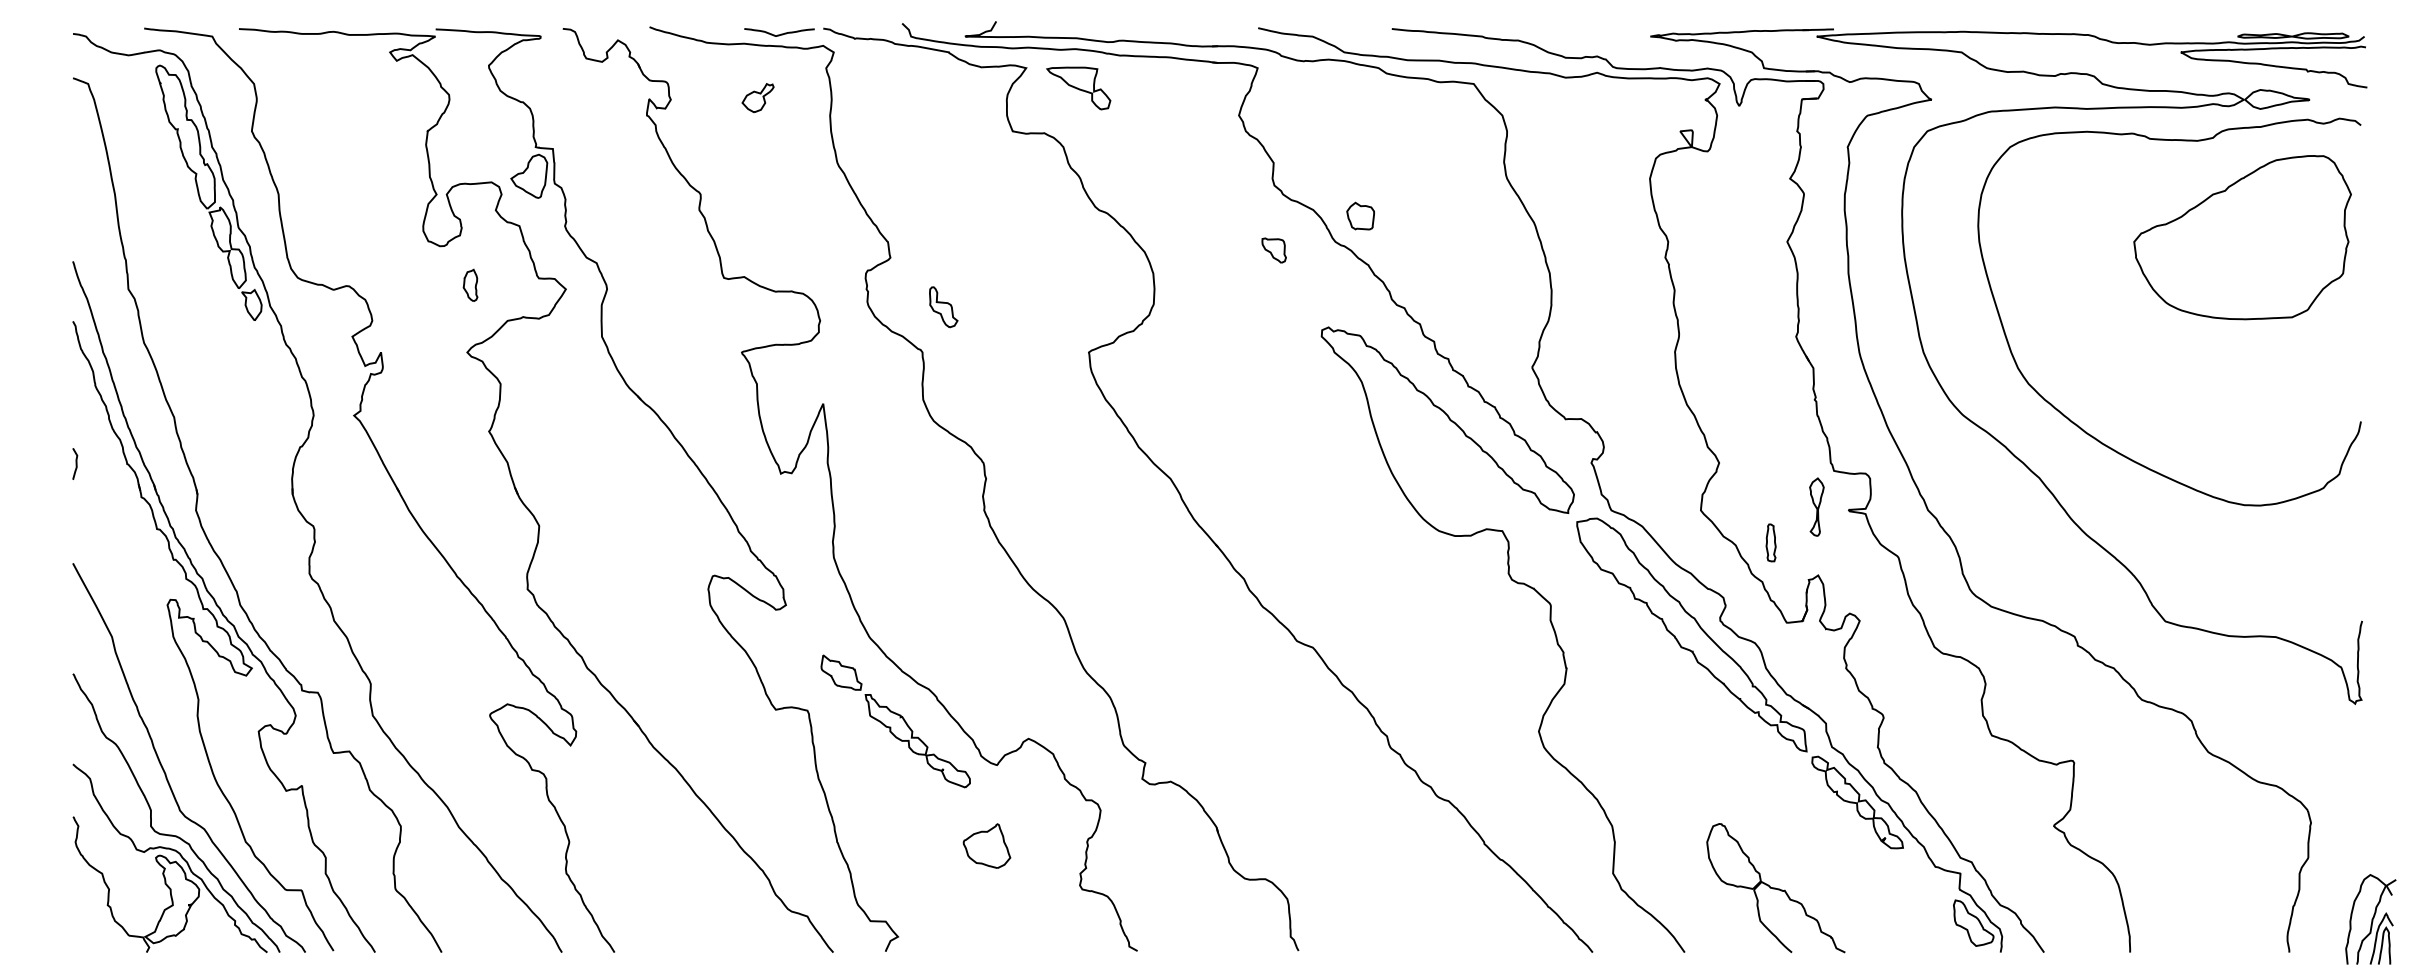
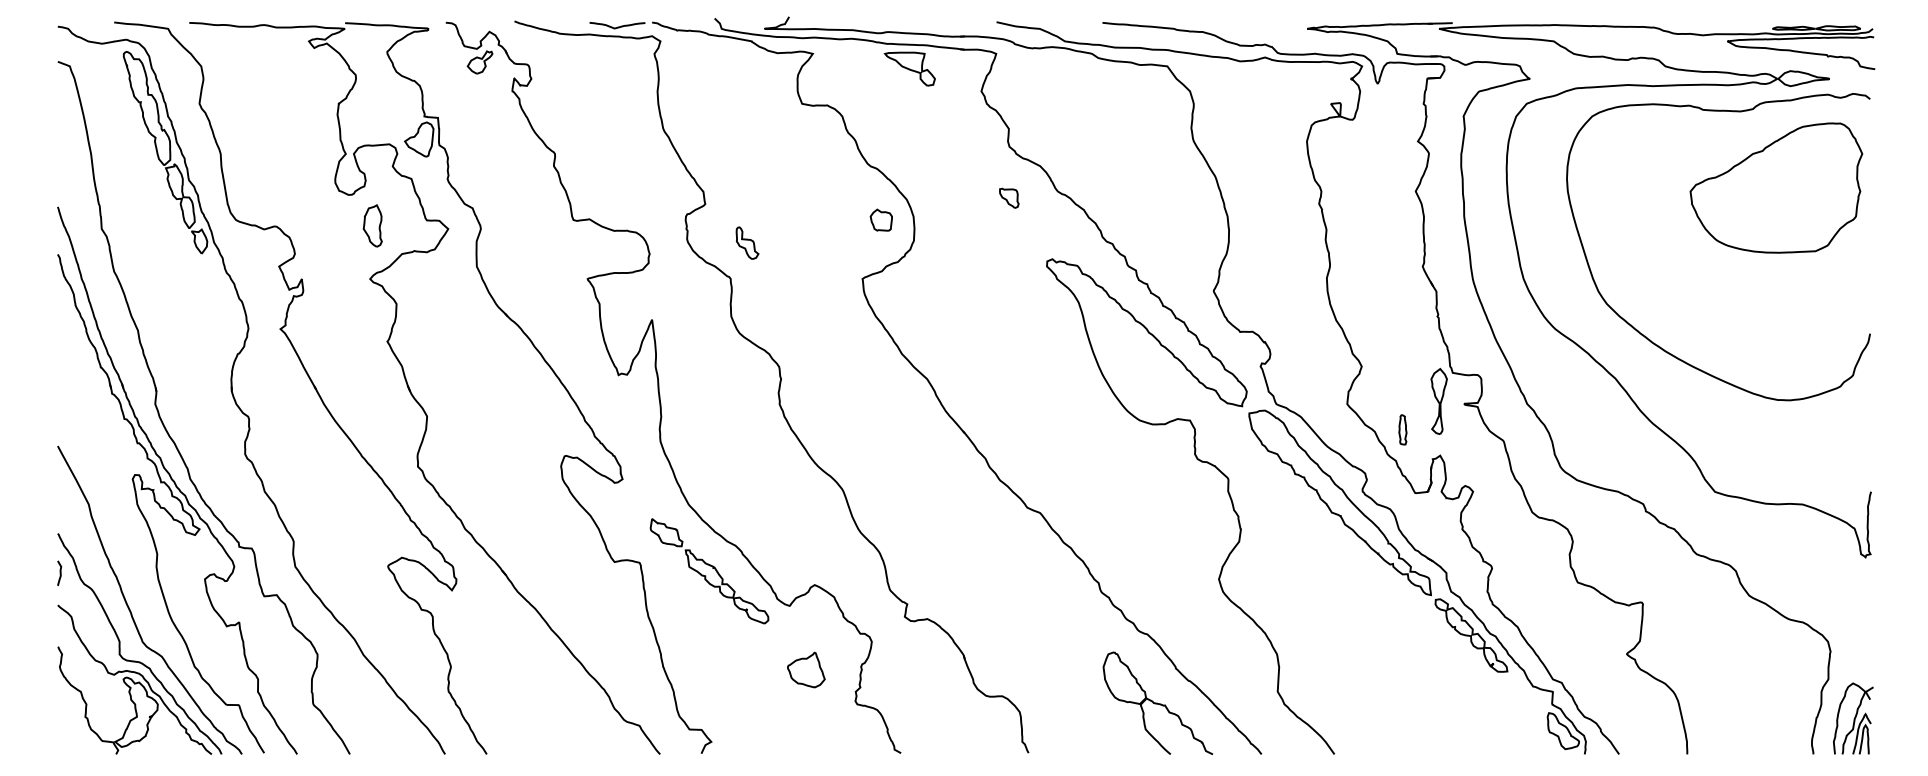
part: (1078, 88) -> (909, 69), moved
part: (757, 98) -> (479, 62), moved
part: (1360, 215) -> (881, 219), moved
part: (470, 285) -> (372, 226), size x1.67
curve: (75, 463) -> (59, 572), moved
part: (1816, 507) -> (1438, 401), size x1.43
part: (986, 845) -> (805, 669), moved
part: (1775, 888) -> (1157, 703), moved
part: (2370, 919) -> (1853, 718), moved

